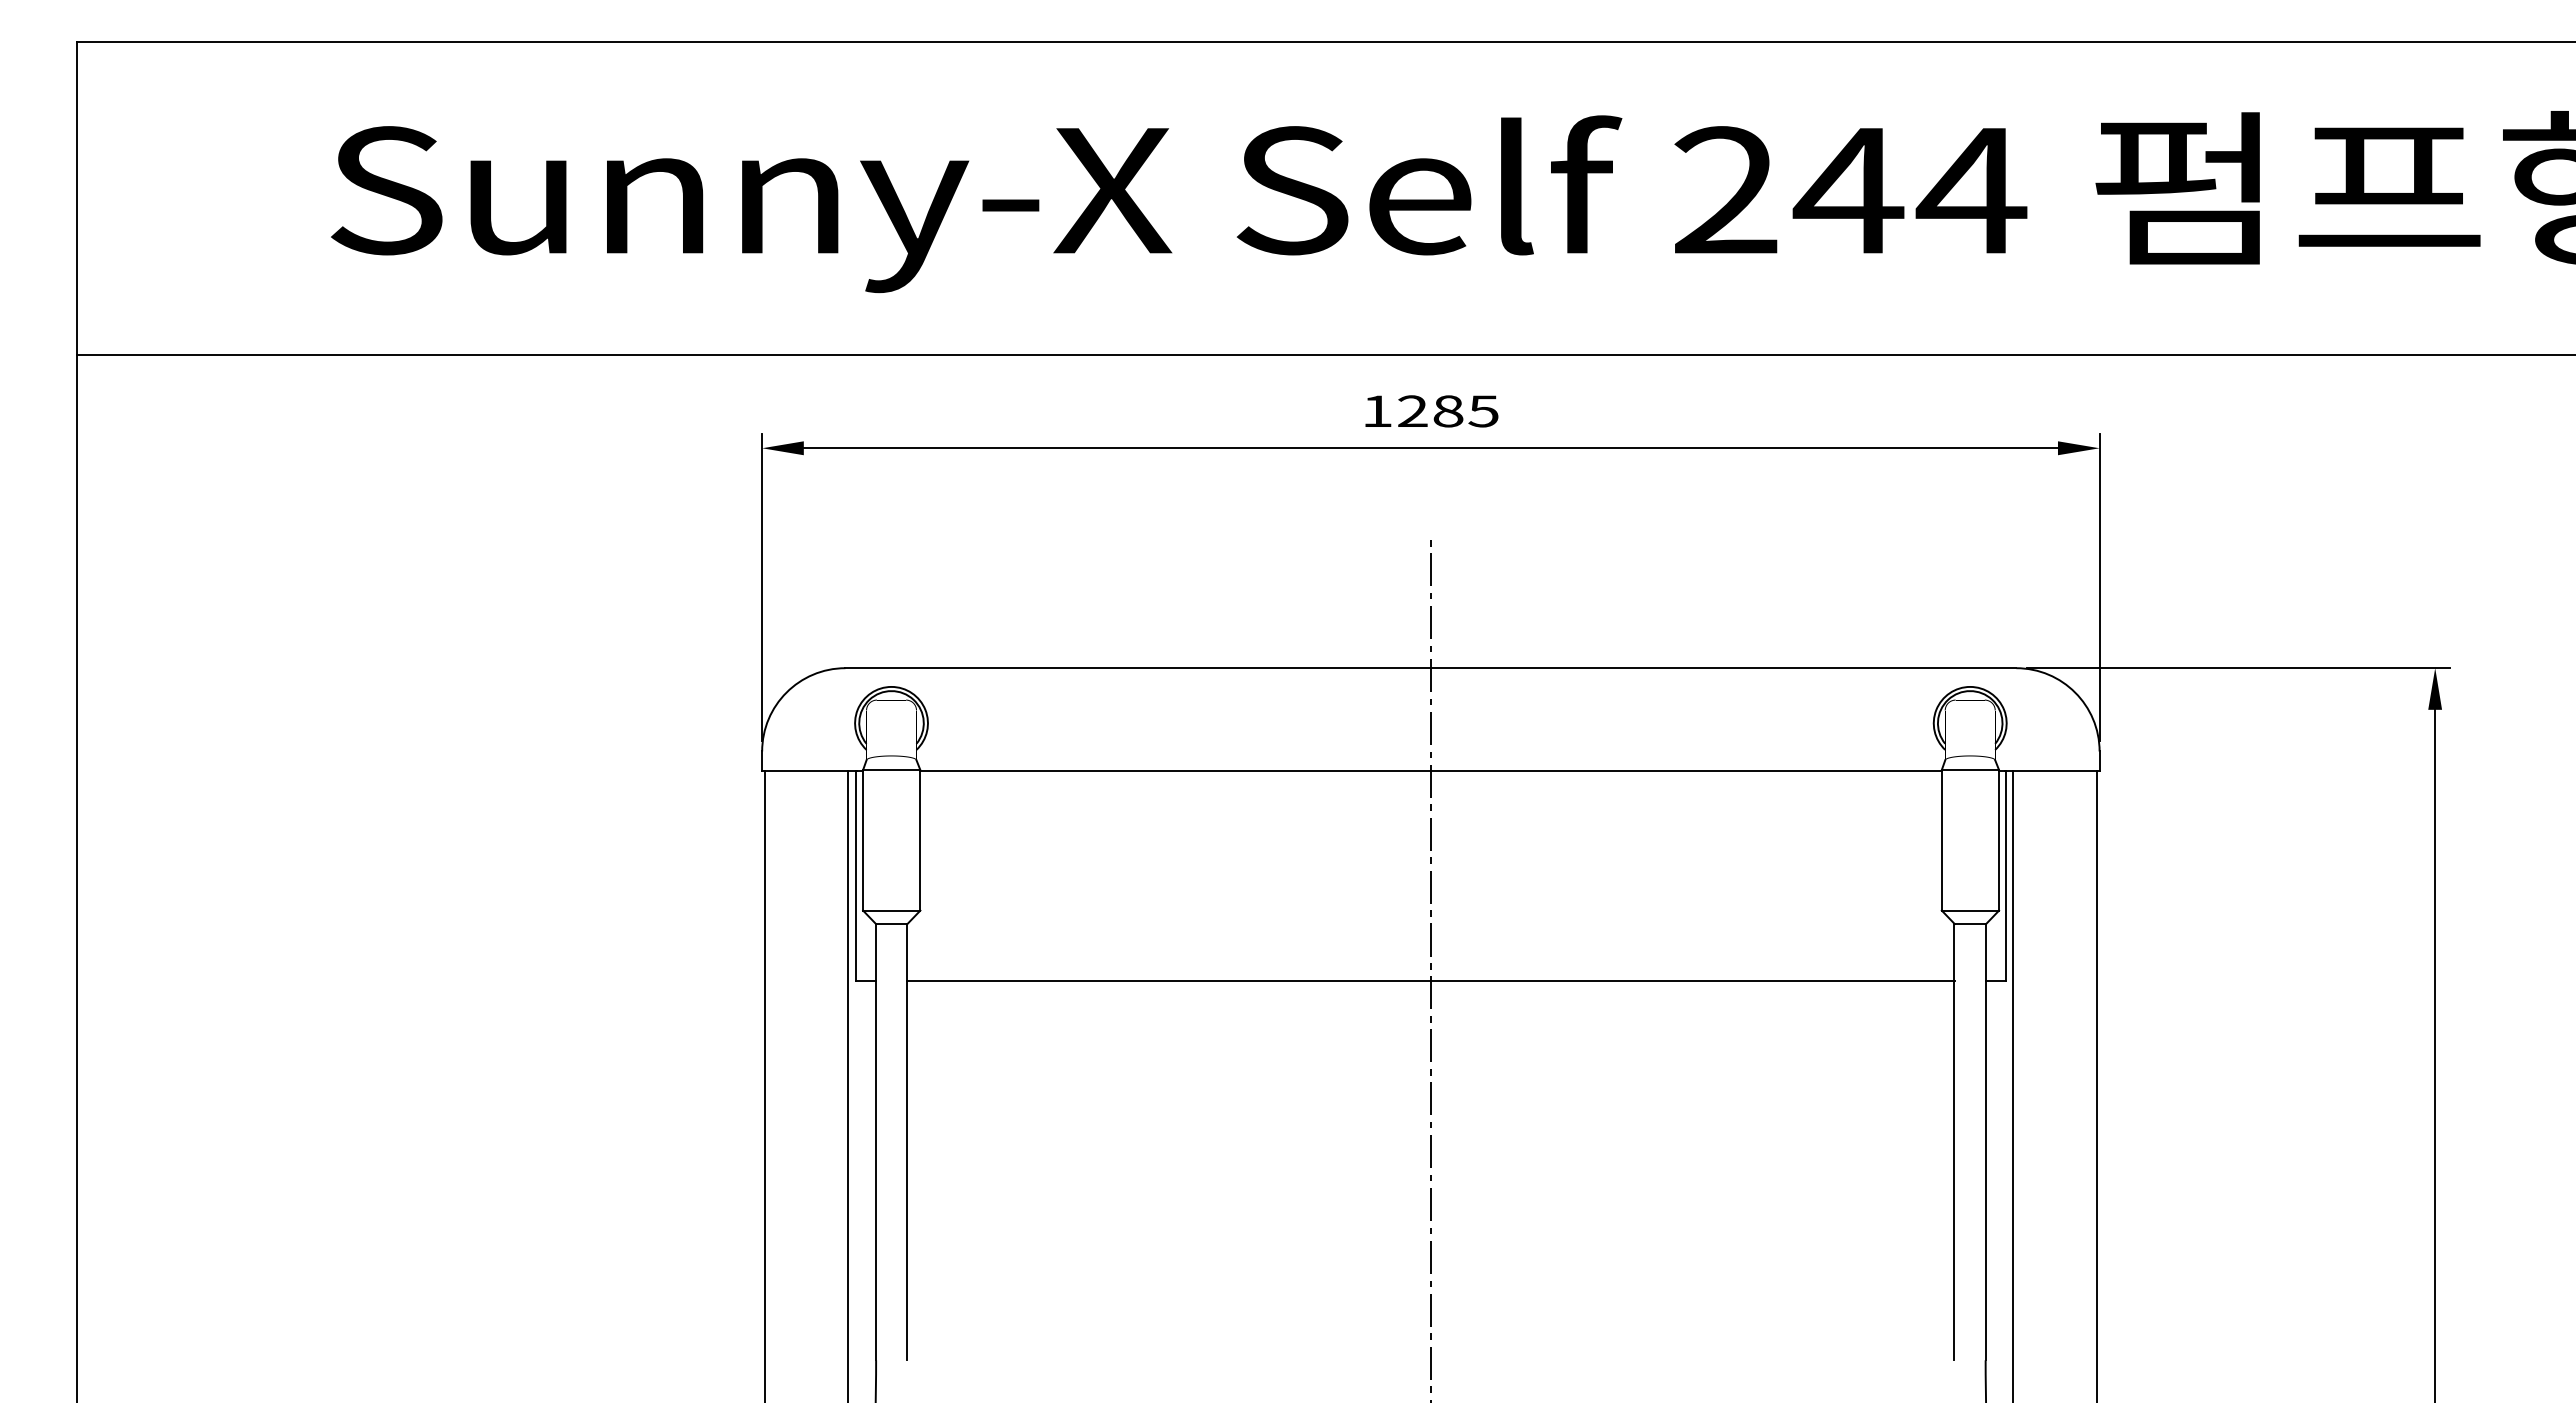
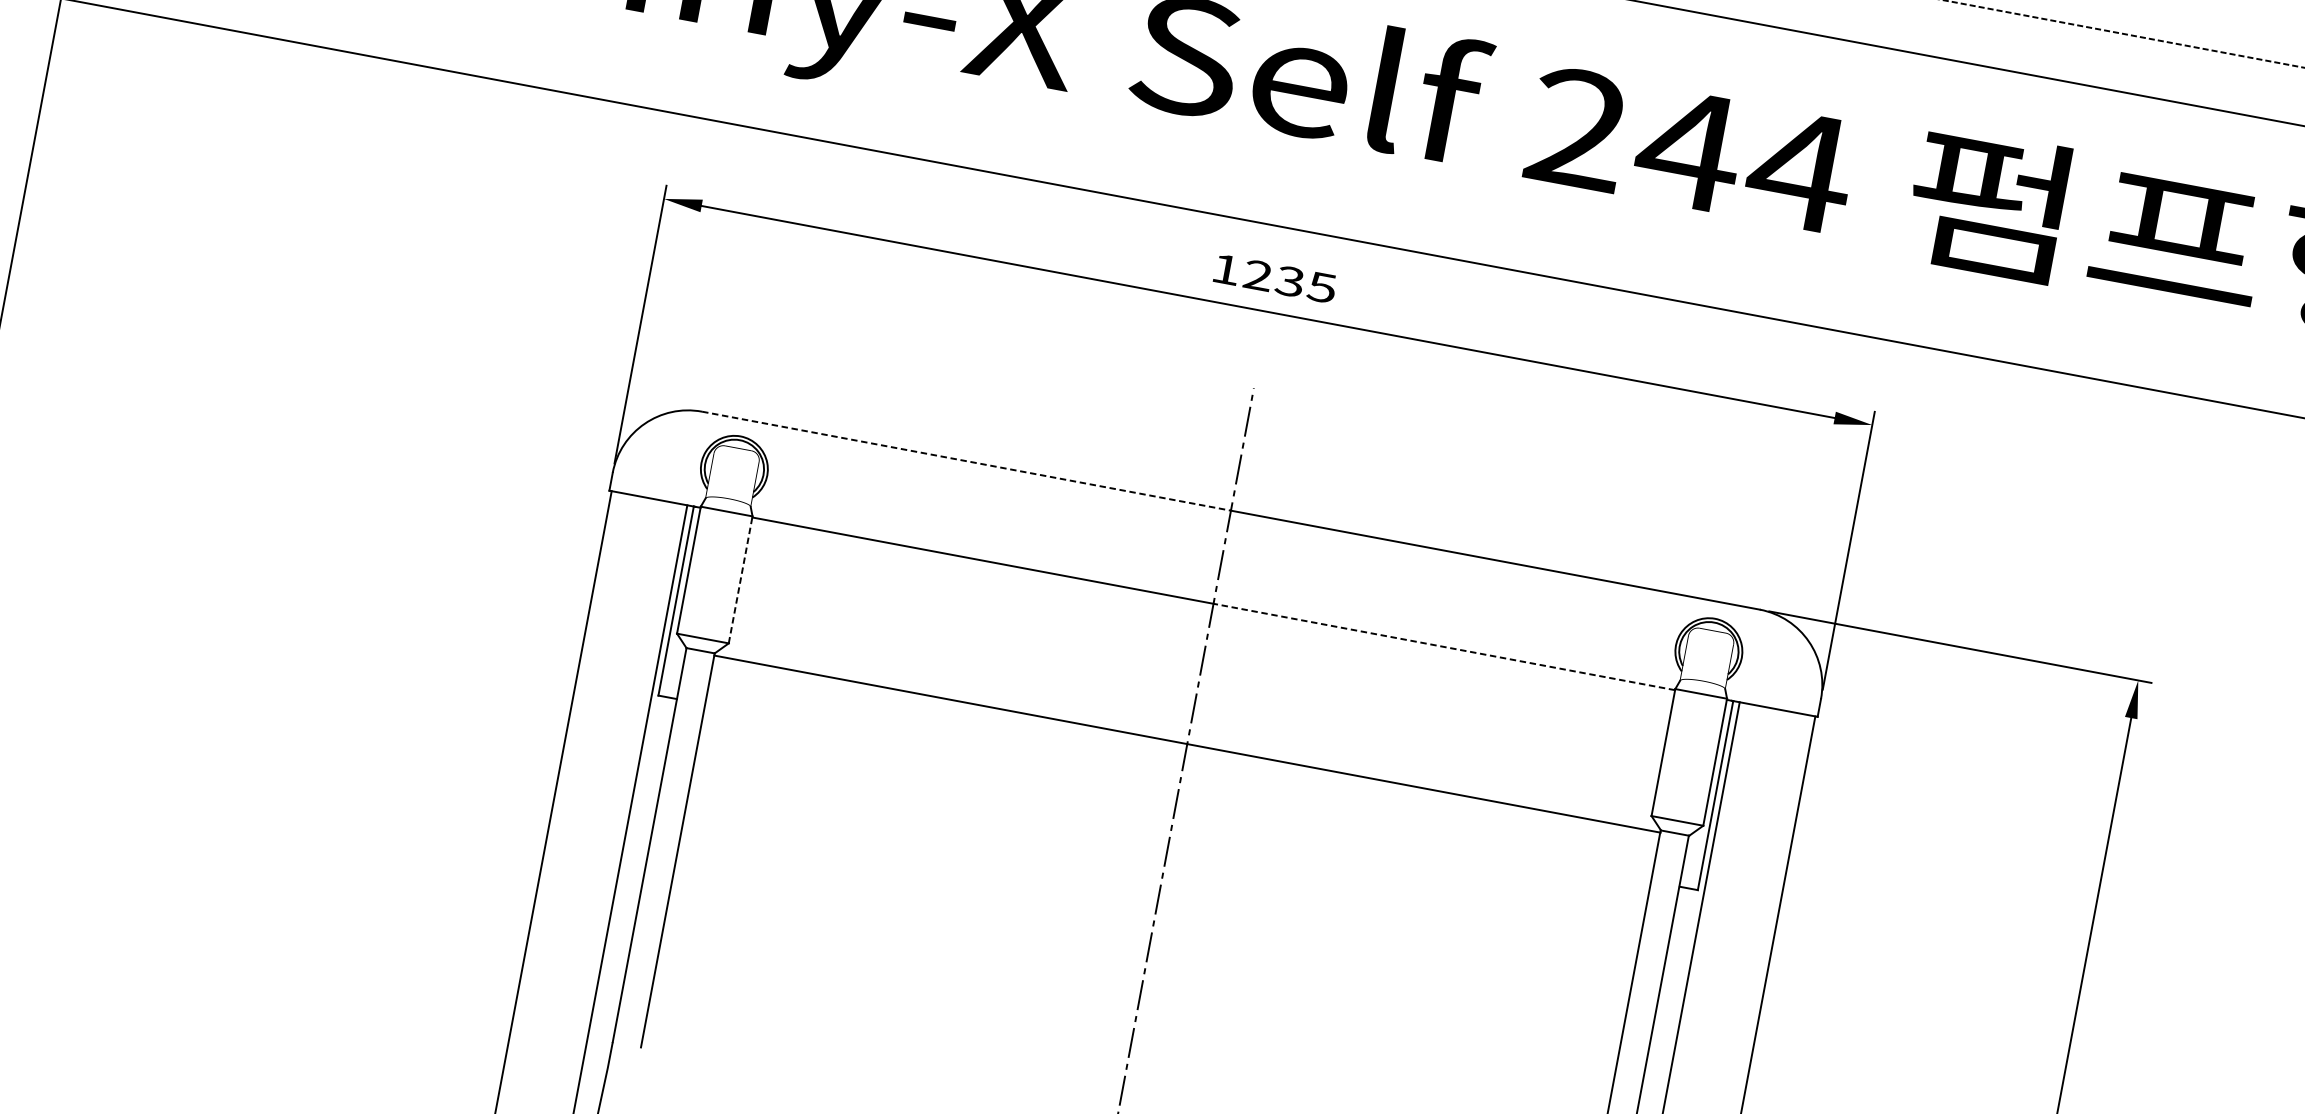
text: (1448, 411) -> (1290, 281), 1285 -> 1235
line: (1138, 668) -> (966, 461), solid -> dashed
line: (1685, 771) -> (1443, 647), solid -> dashed
line: (920, 839) -> (740, 579), solid -> dashed
line: (1430, 980) -> (1186, 743), moved

